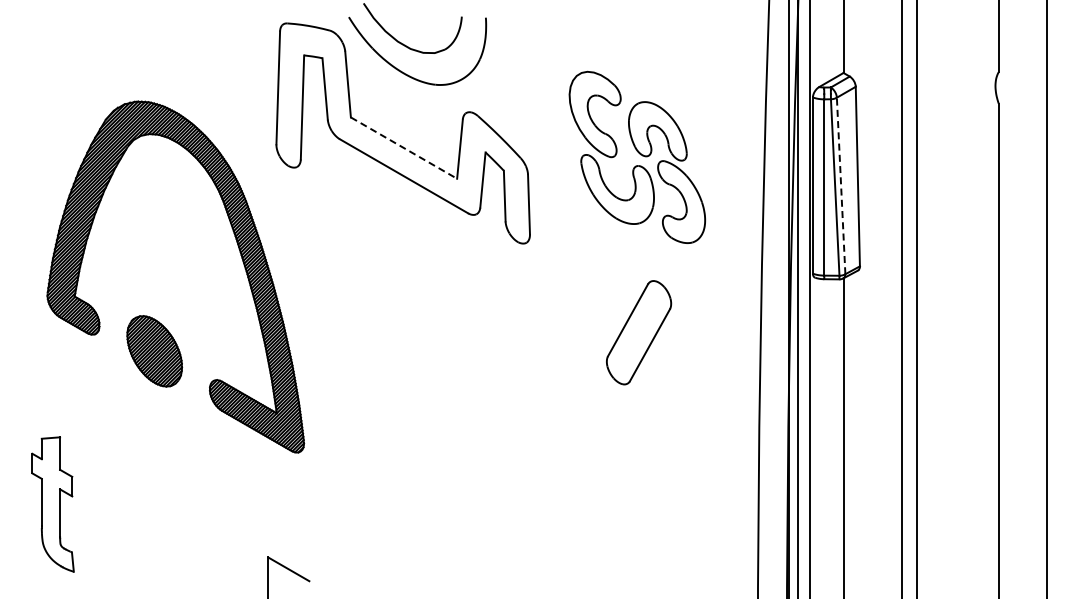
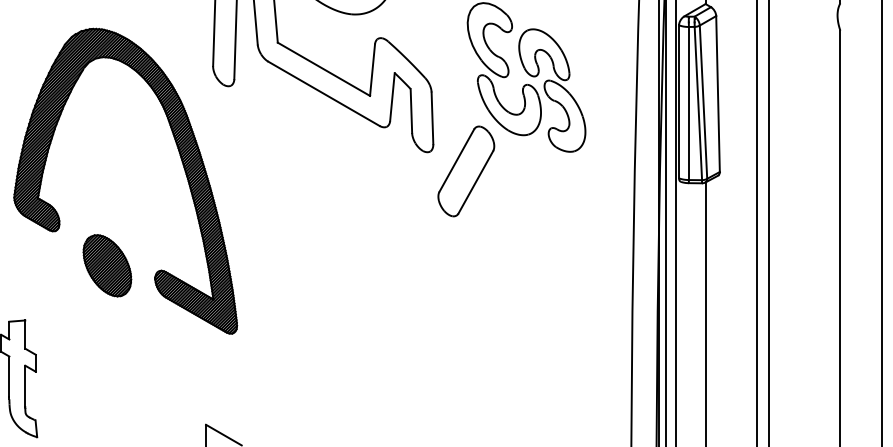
line: (404, 148) -> (324, 69), dashed -> solid
line: (841, 185) -> (703, 101), dashed -> solid
part: (639, 332) -> (466, 171), moved
part: (154, 351) -> (107, 265), moved

